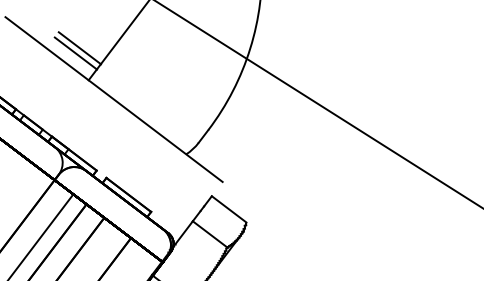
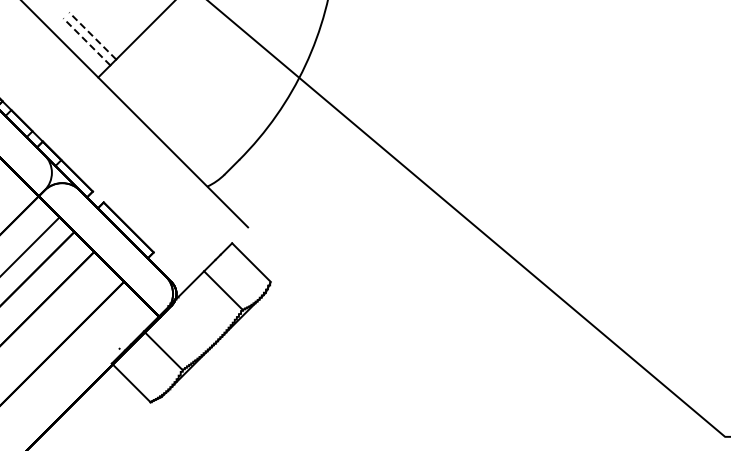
line: (79, 47) -> (92, 35), solid -> dashed
line: (75, 53) -> (86, 41), solid -> dashed

